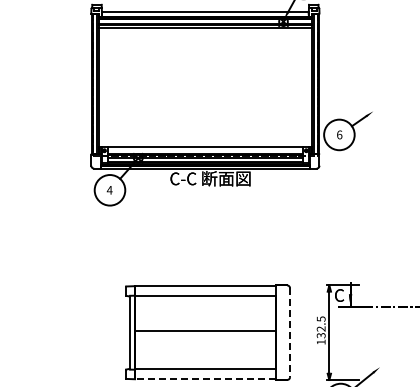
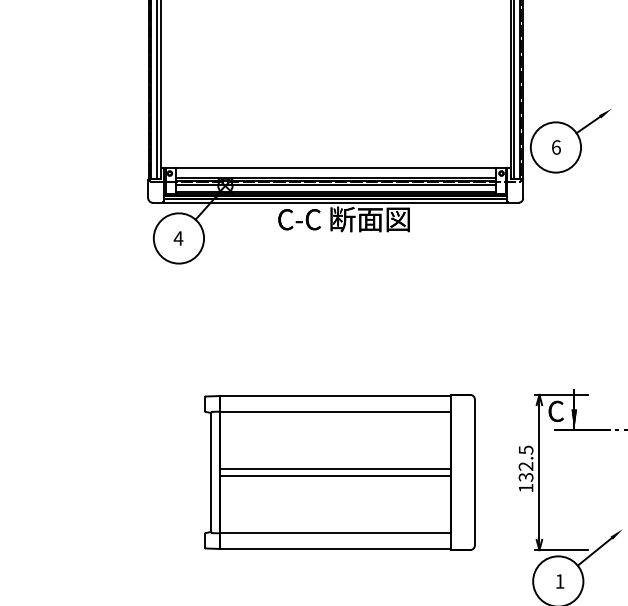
line: (290, 333) -> (475, 473), dashed -> solid
line: (204, 334) -> (334, 475), added
line: (204, 378) -> (334, 547), dashed -> solid

